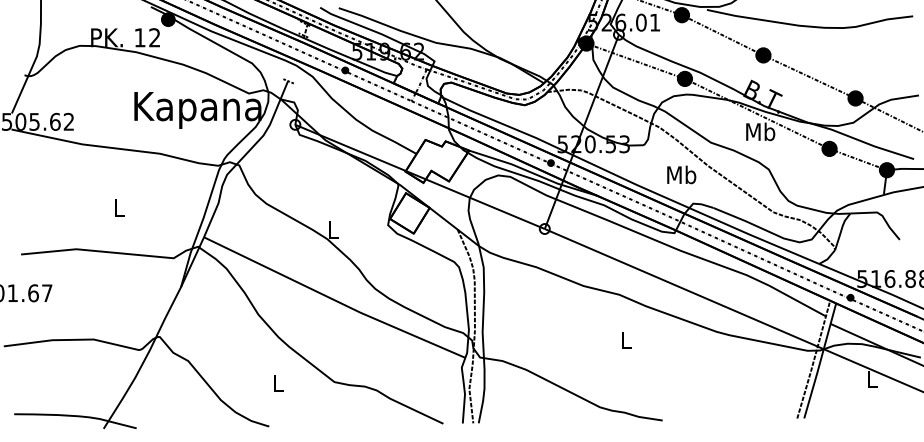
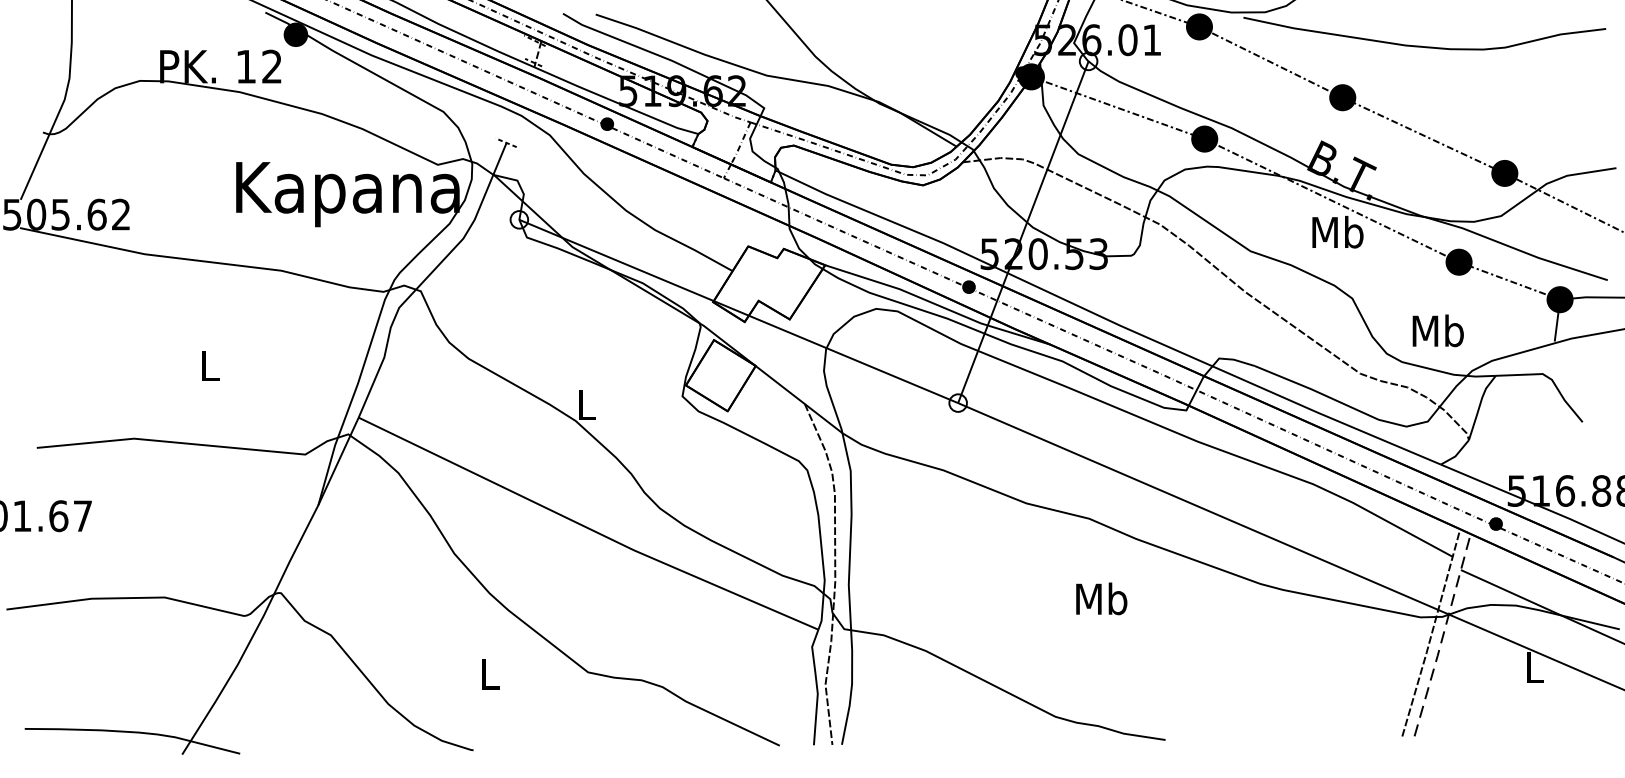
text: (681, 174) -> (1437, 330), moved
text: (626, 340) -> (1101, 599), L -> Mb
line: (820, 361) -> (1443, 636), solid -> dashed

